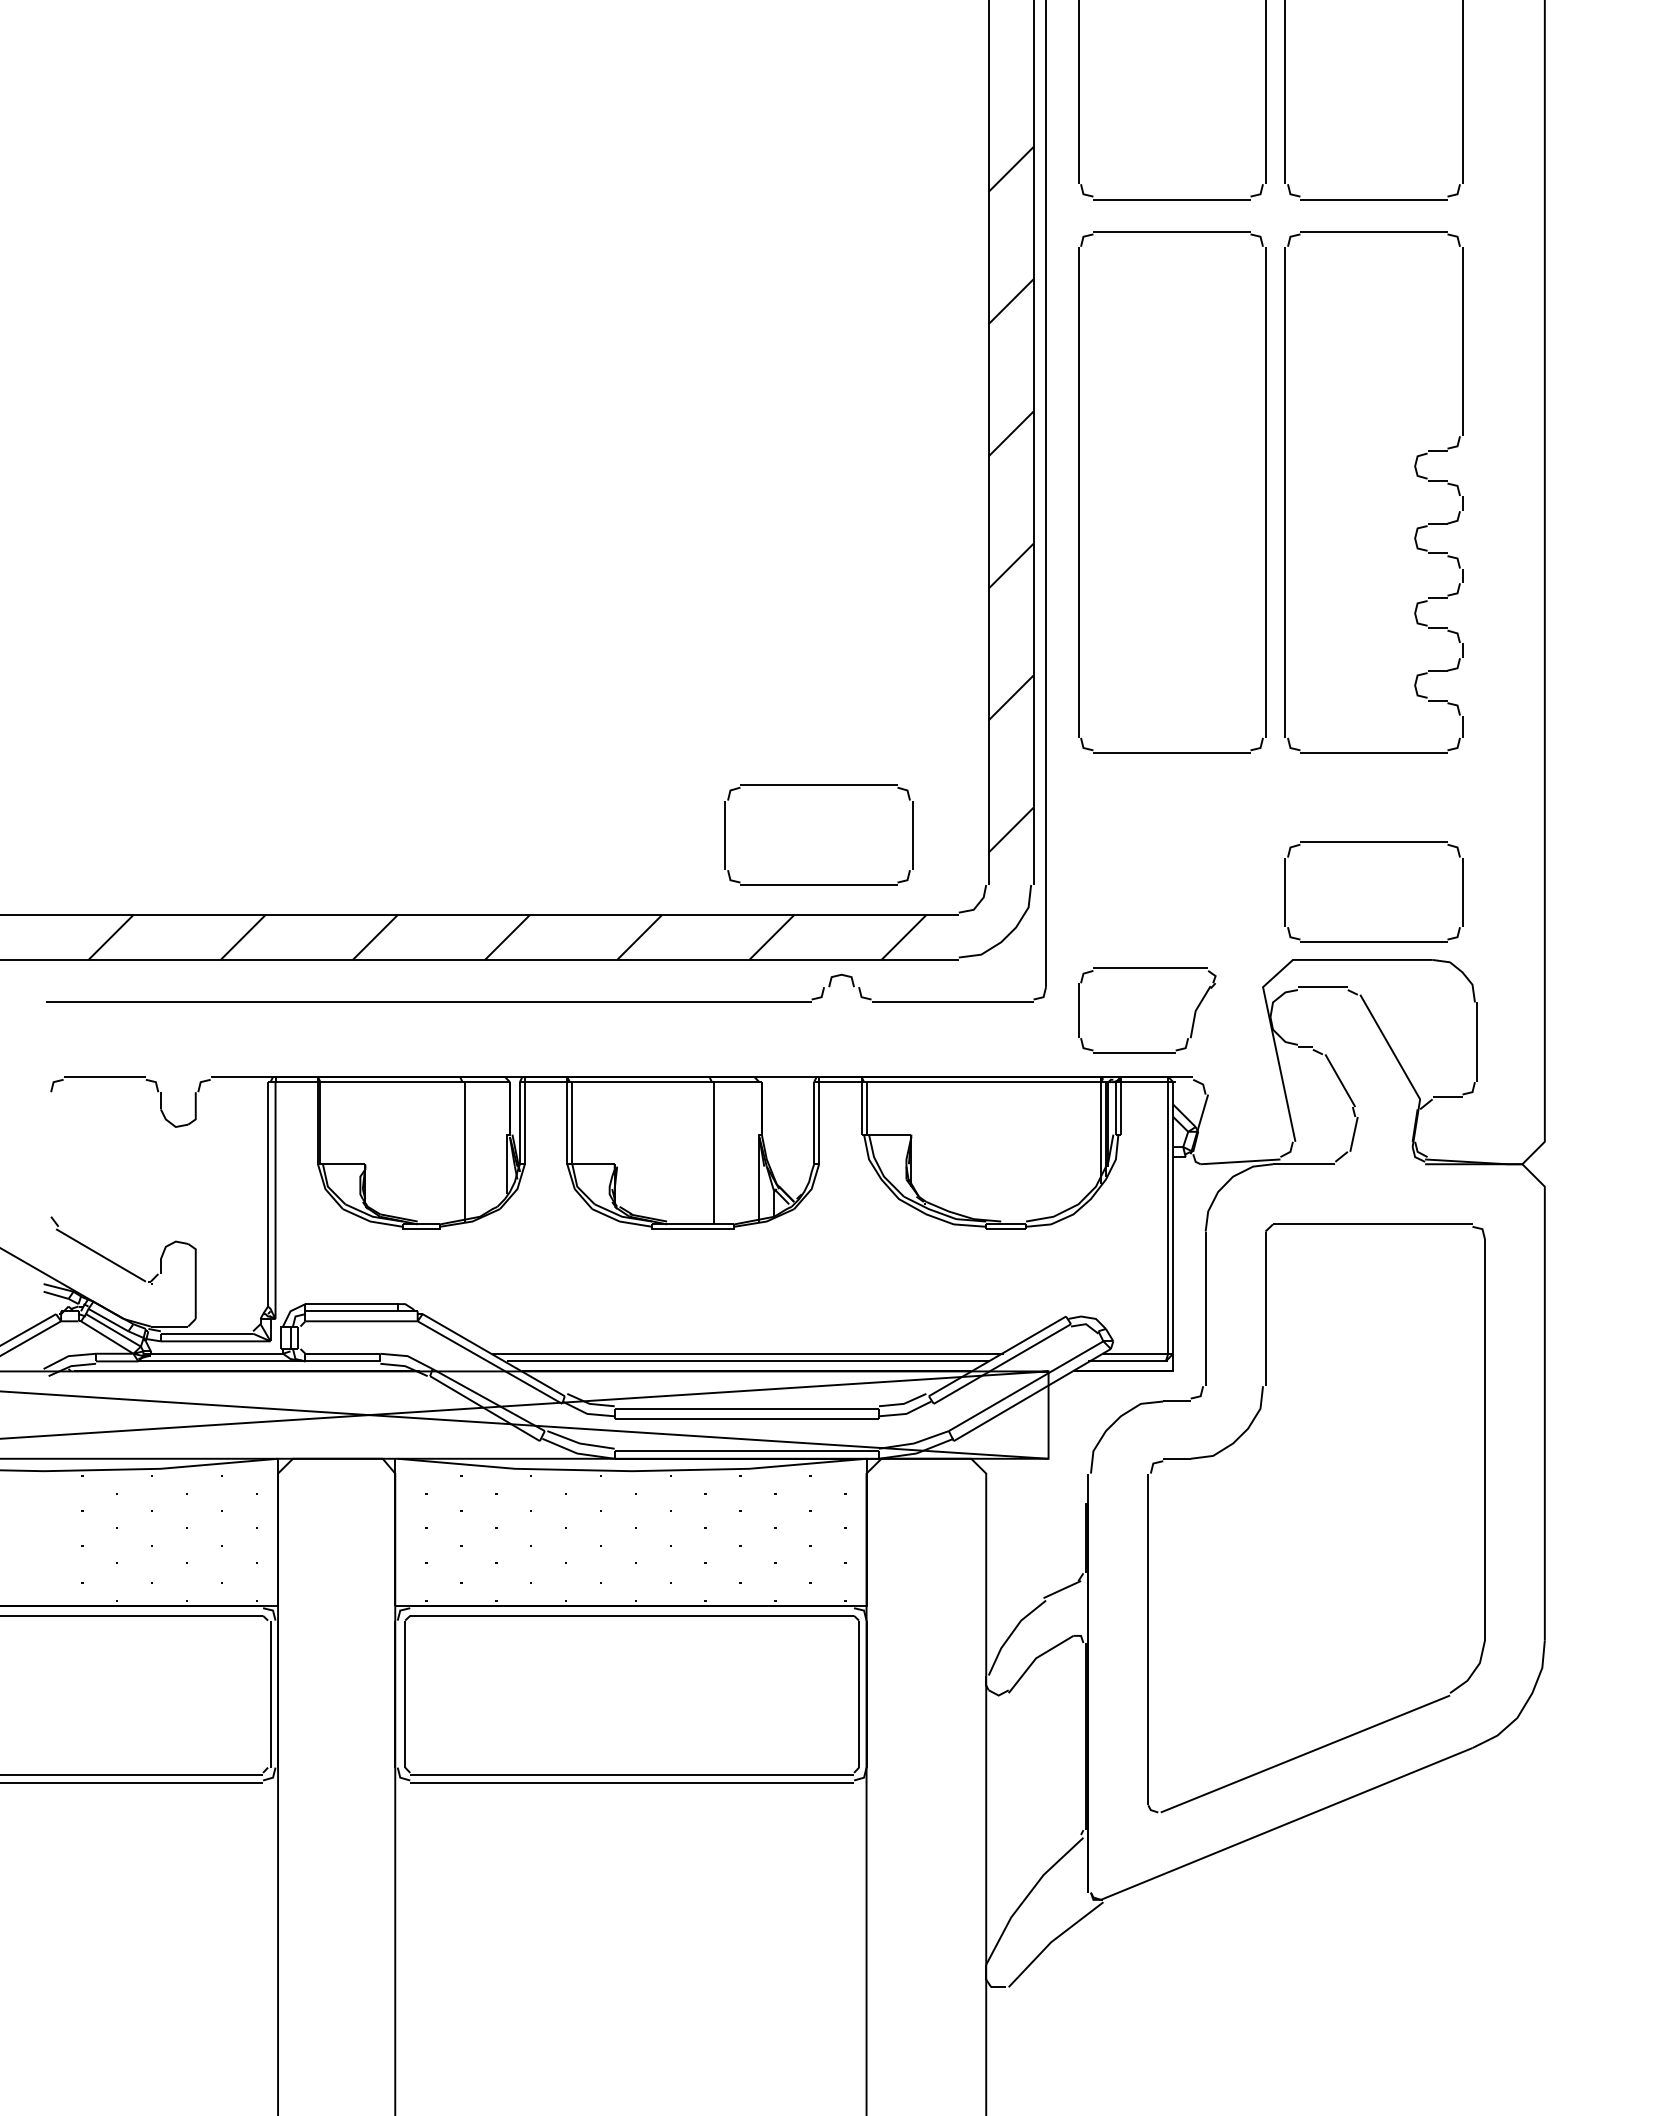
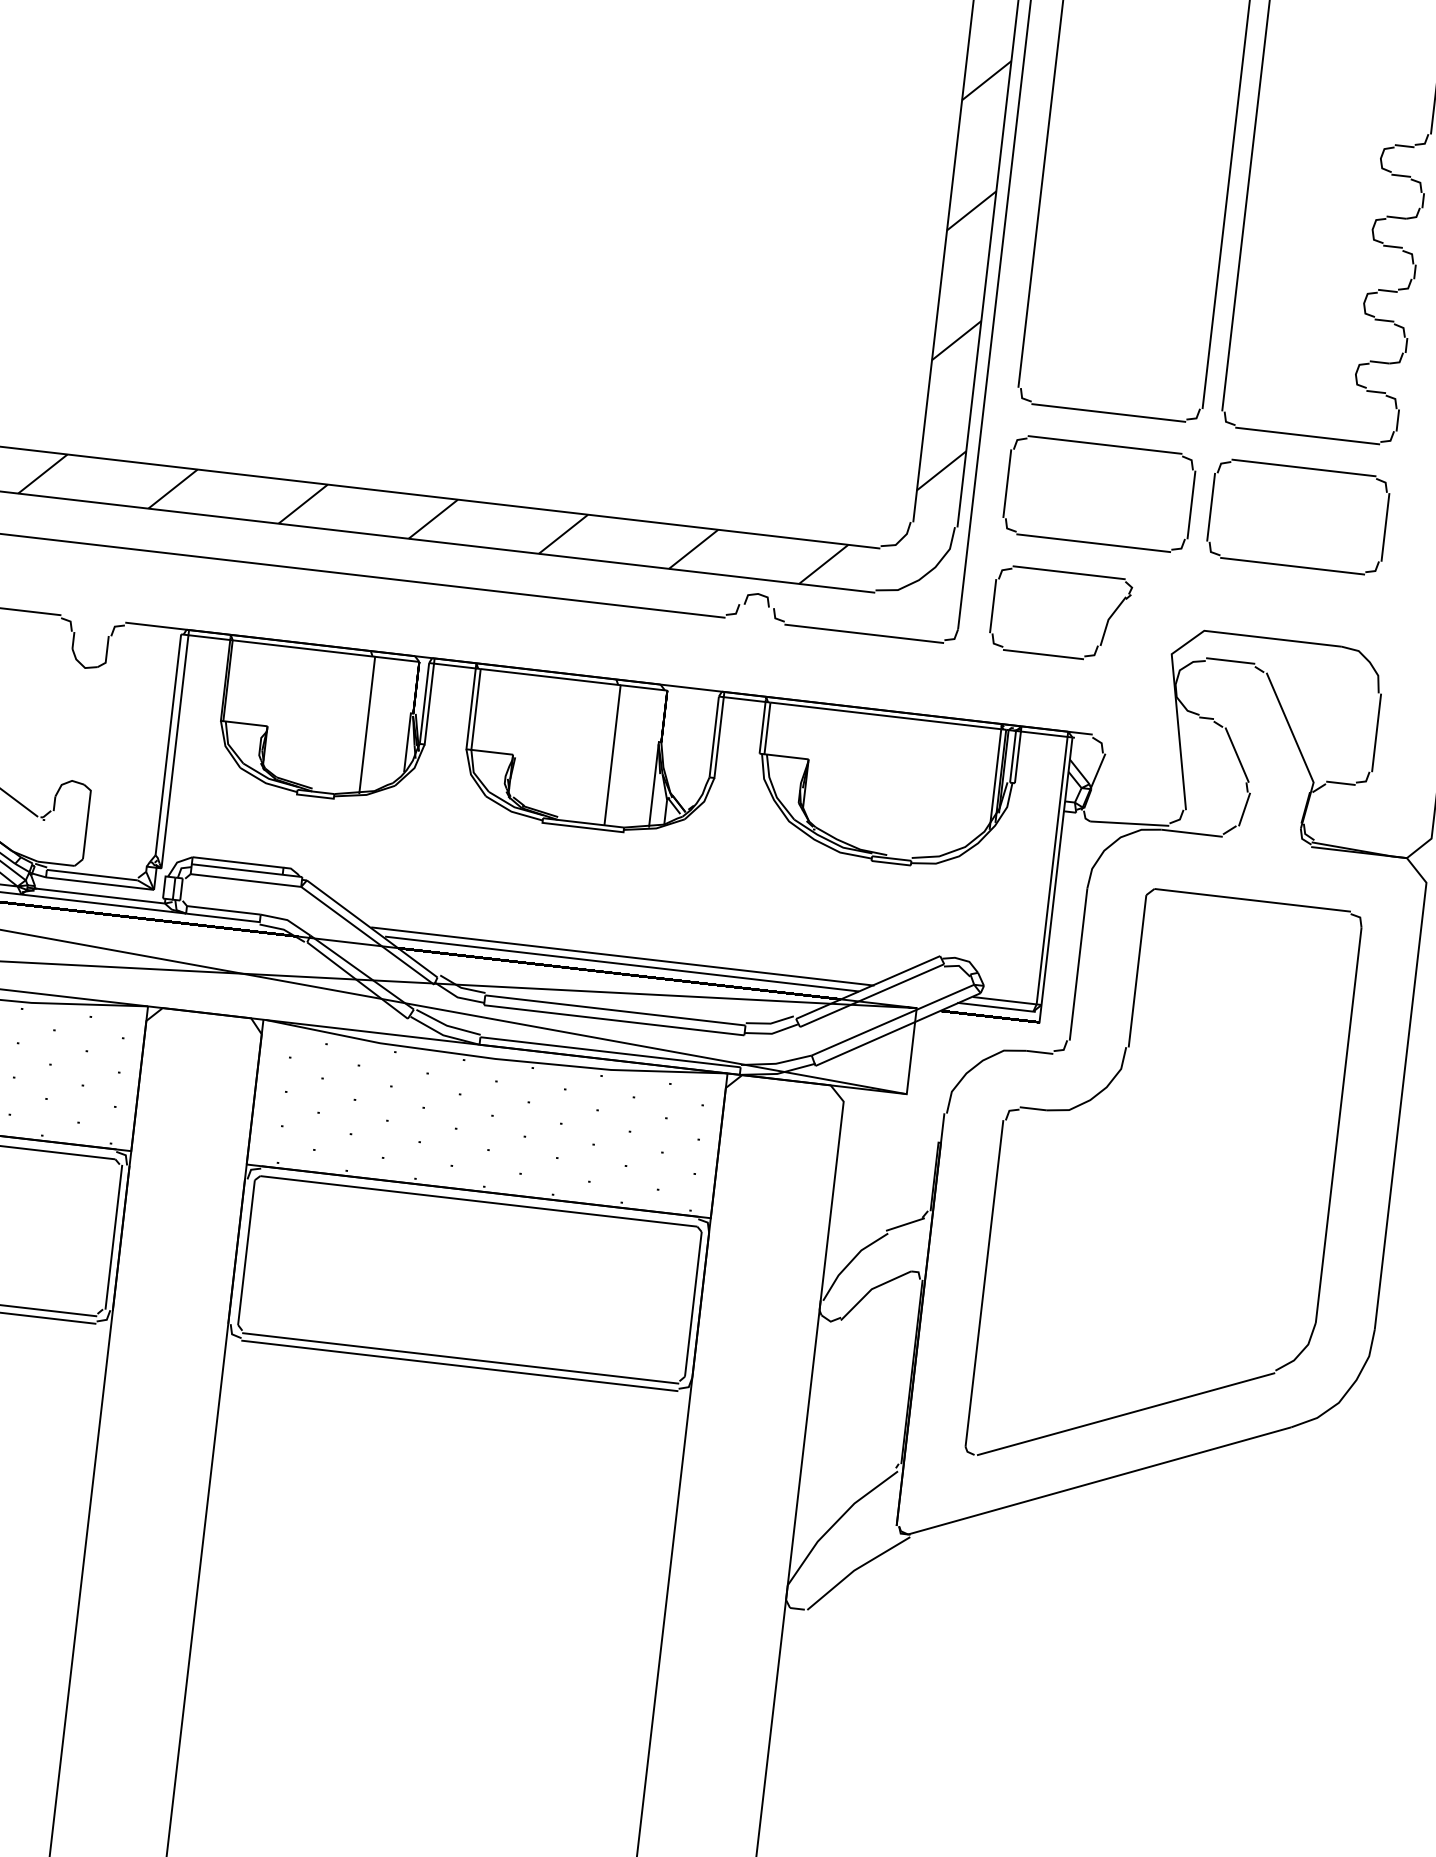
part: (819, 785) -> (1105, 445), moved
part: (1373, 842) -> (1303, 468), moved
part: (1147, 968) -> (1065, 572), moved

